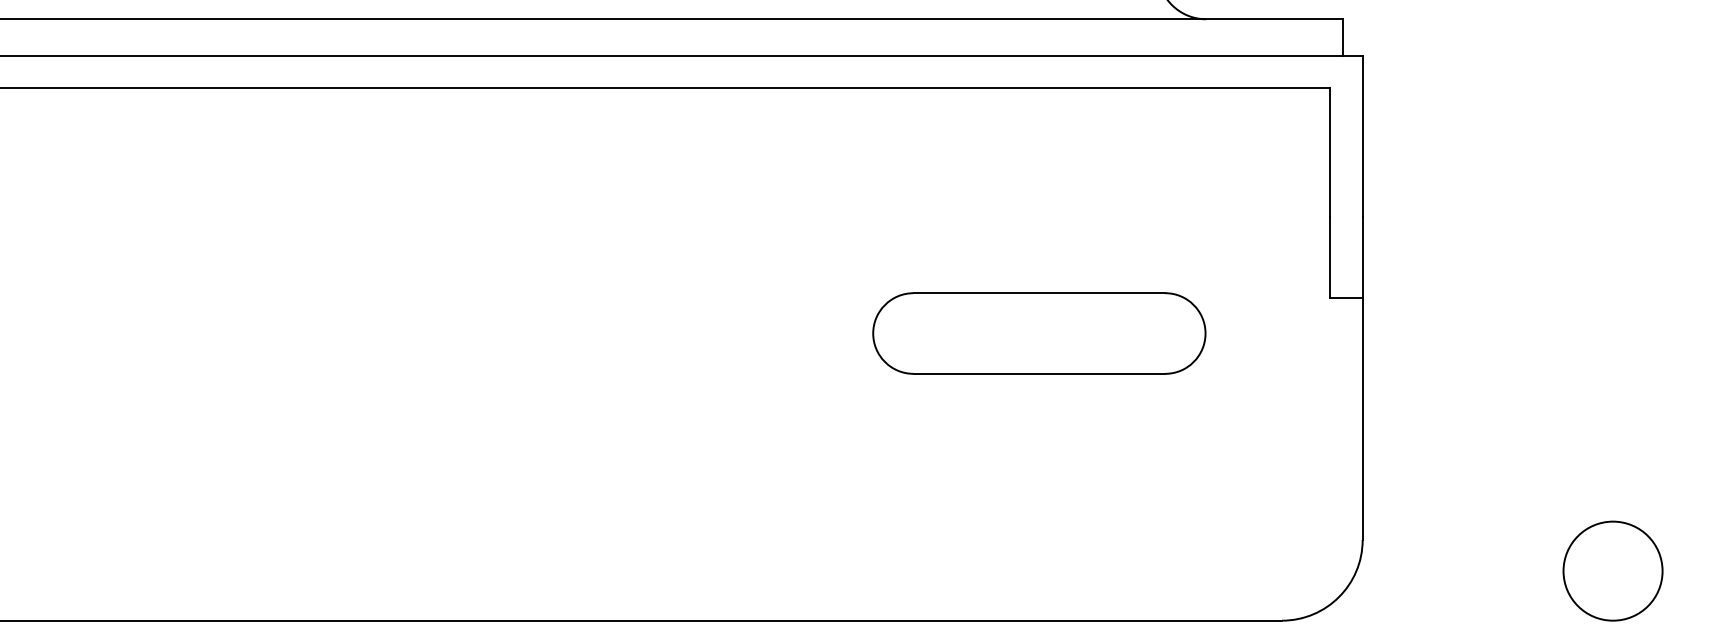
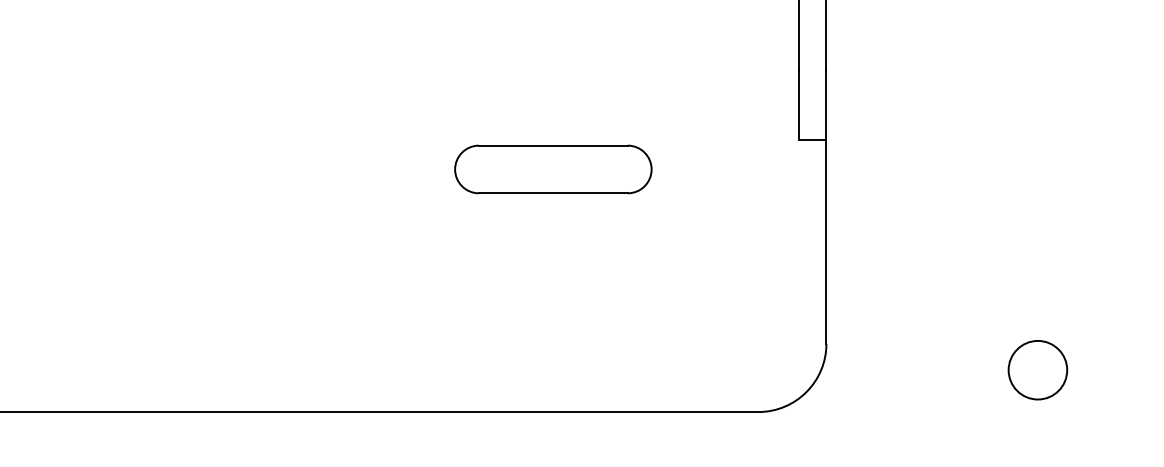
part: (1039, 333) -> (553, 169), size x0.7
circle: (1612, 570) -> (1037, 369), size x0.7

